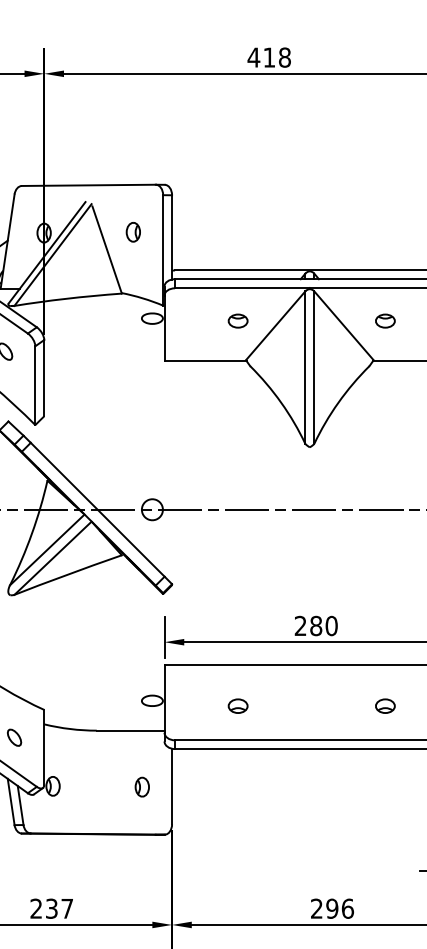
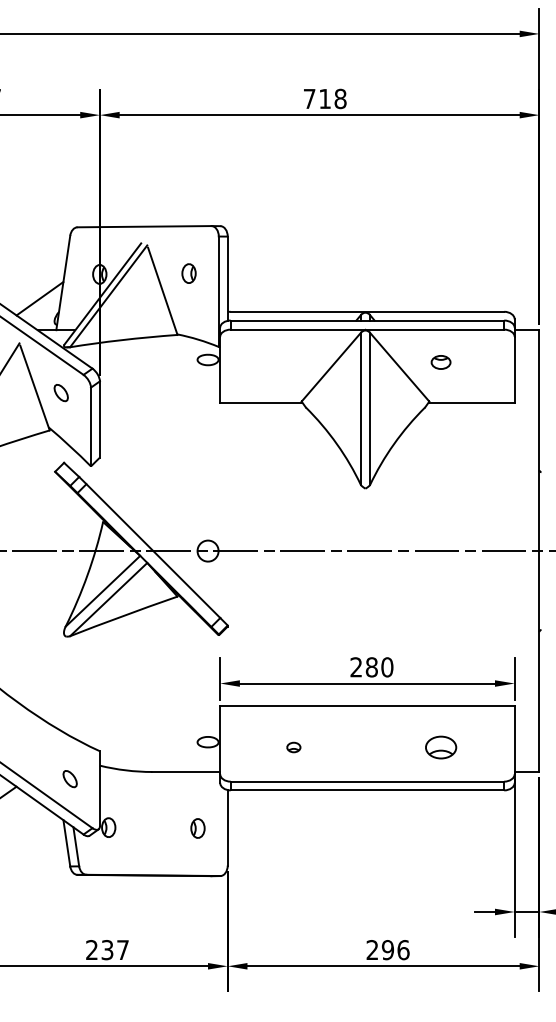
text: (253, 57) -> (309, 98), 418 -> 718
part: (237, 321) -> (293, 362), removed
part: (237, 706) -> (293, 747), size x0.7
part: (384, 706) -> (440, 747), size x1.6

